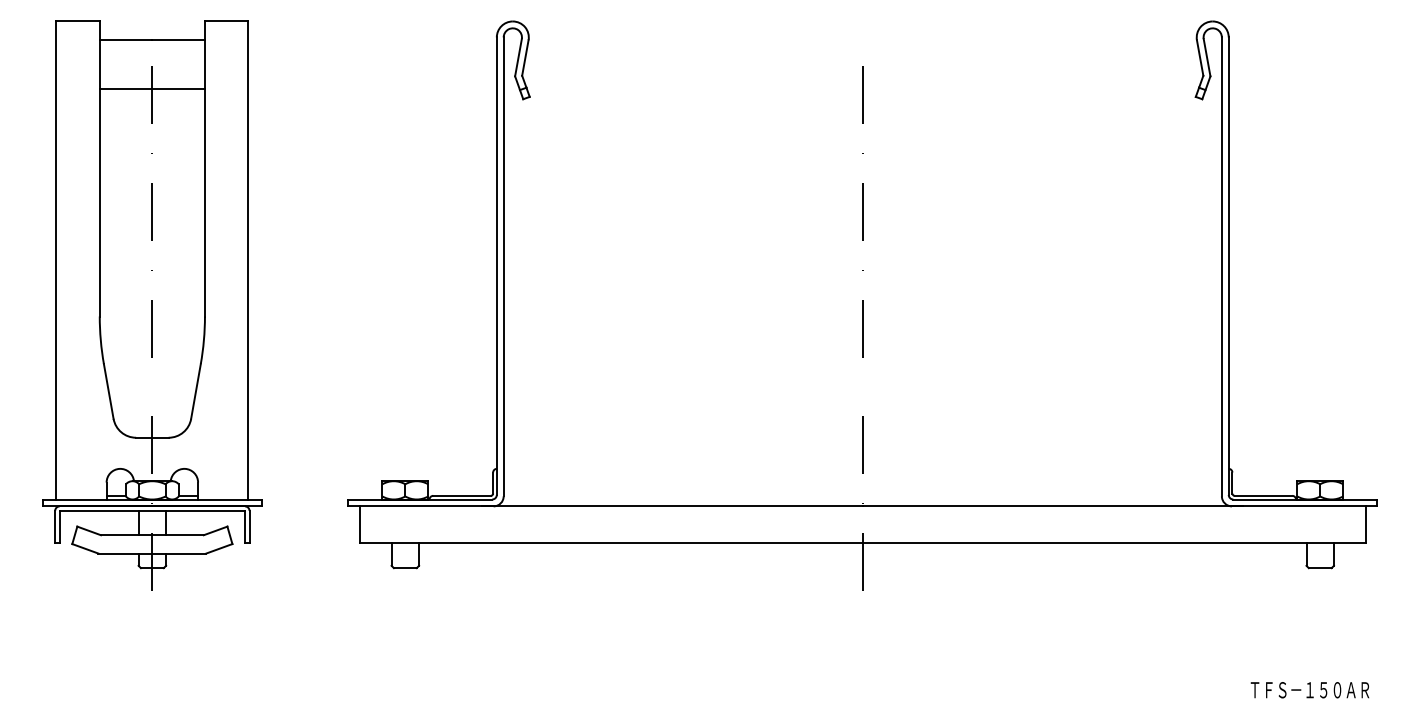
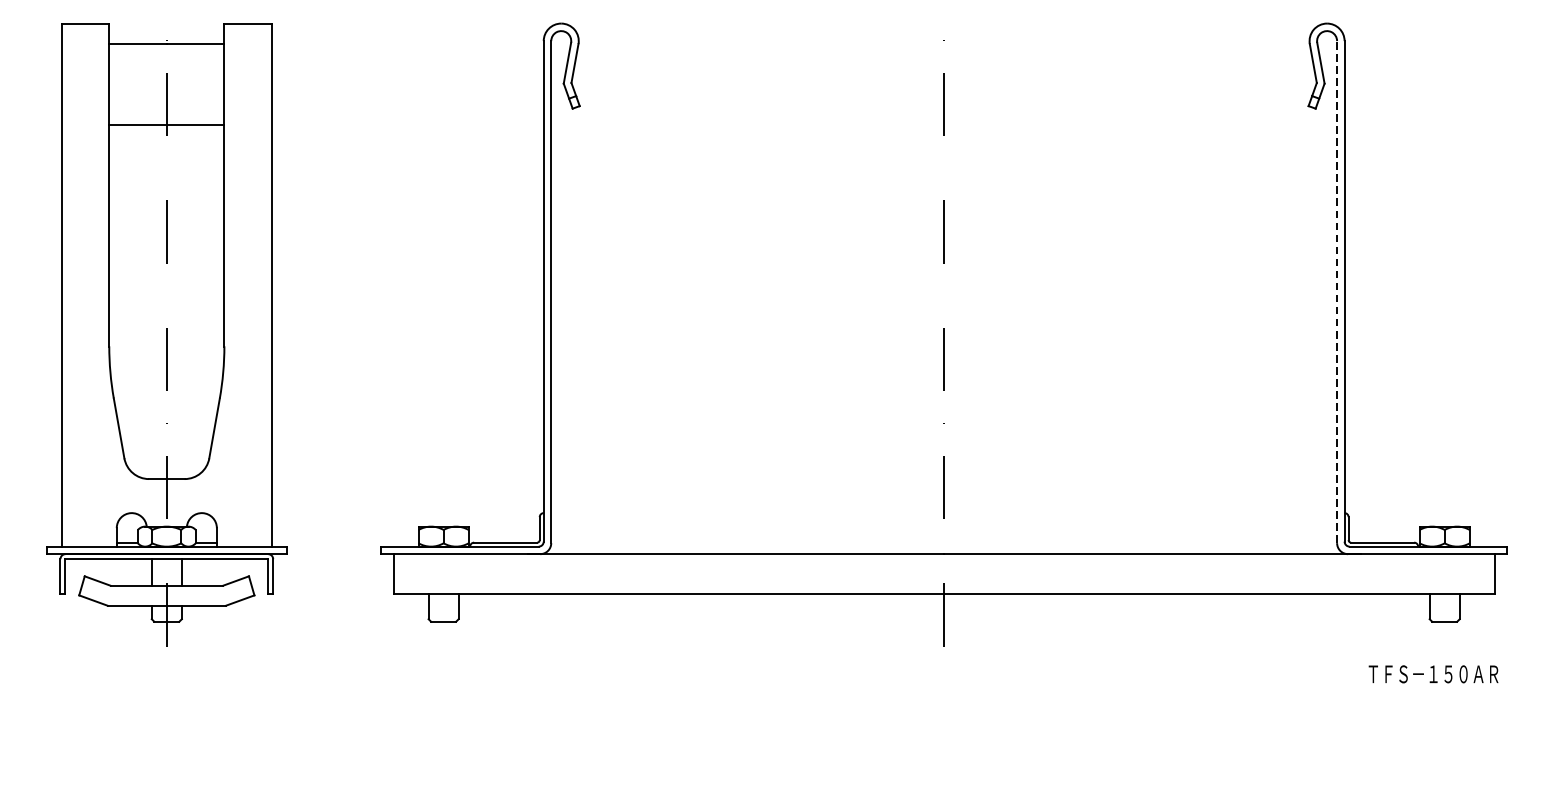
line: (151, 89) -> (165, 125), moved
line: (1221, 266) -> (1336, 291), solid -> dashed
text: (1309, 690) -> (1432, 674), moved

